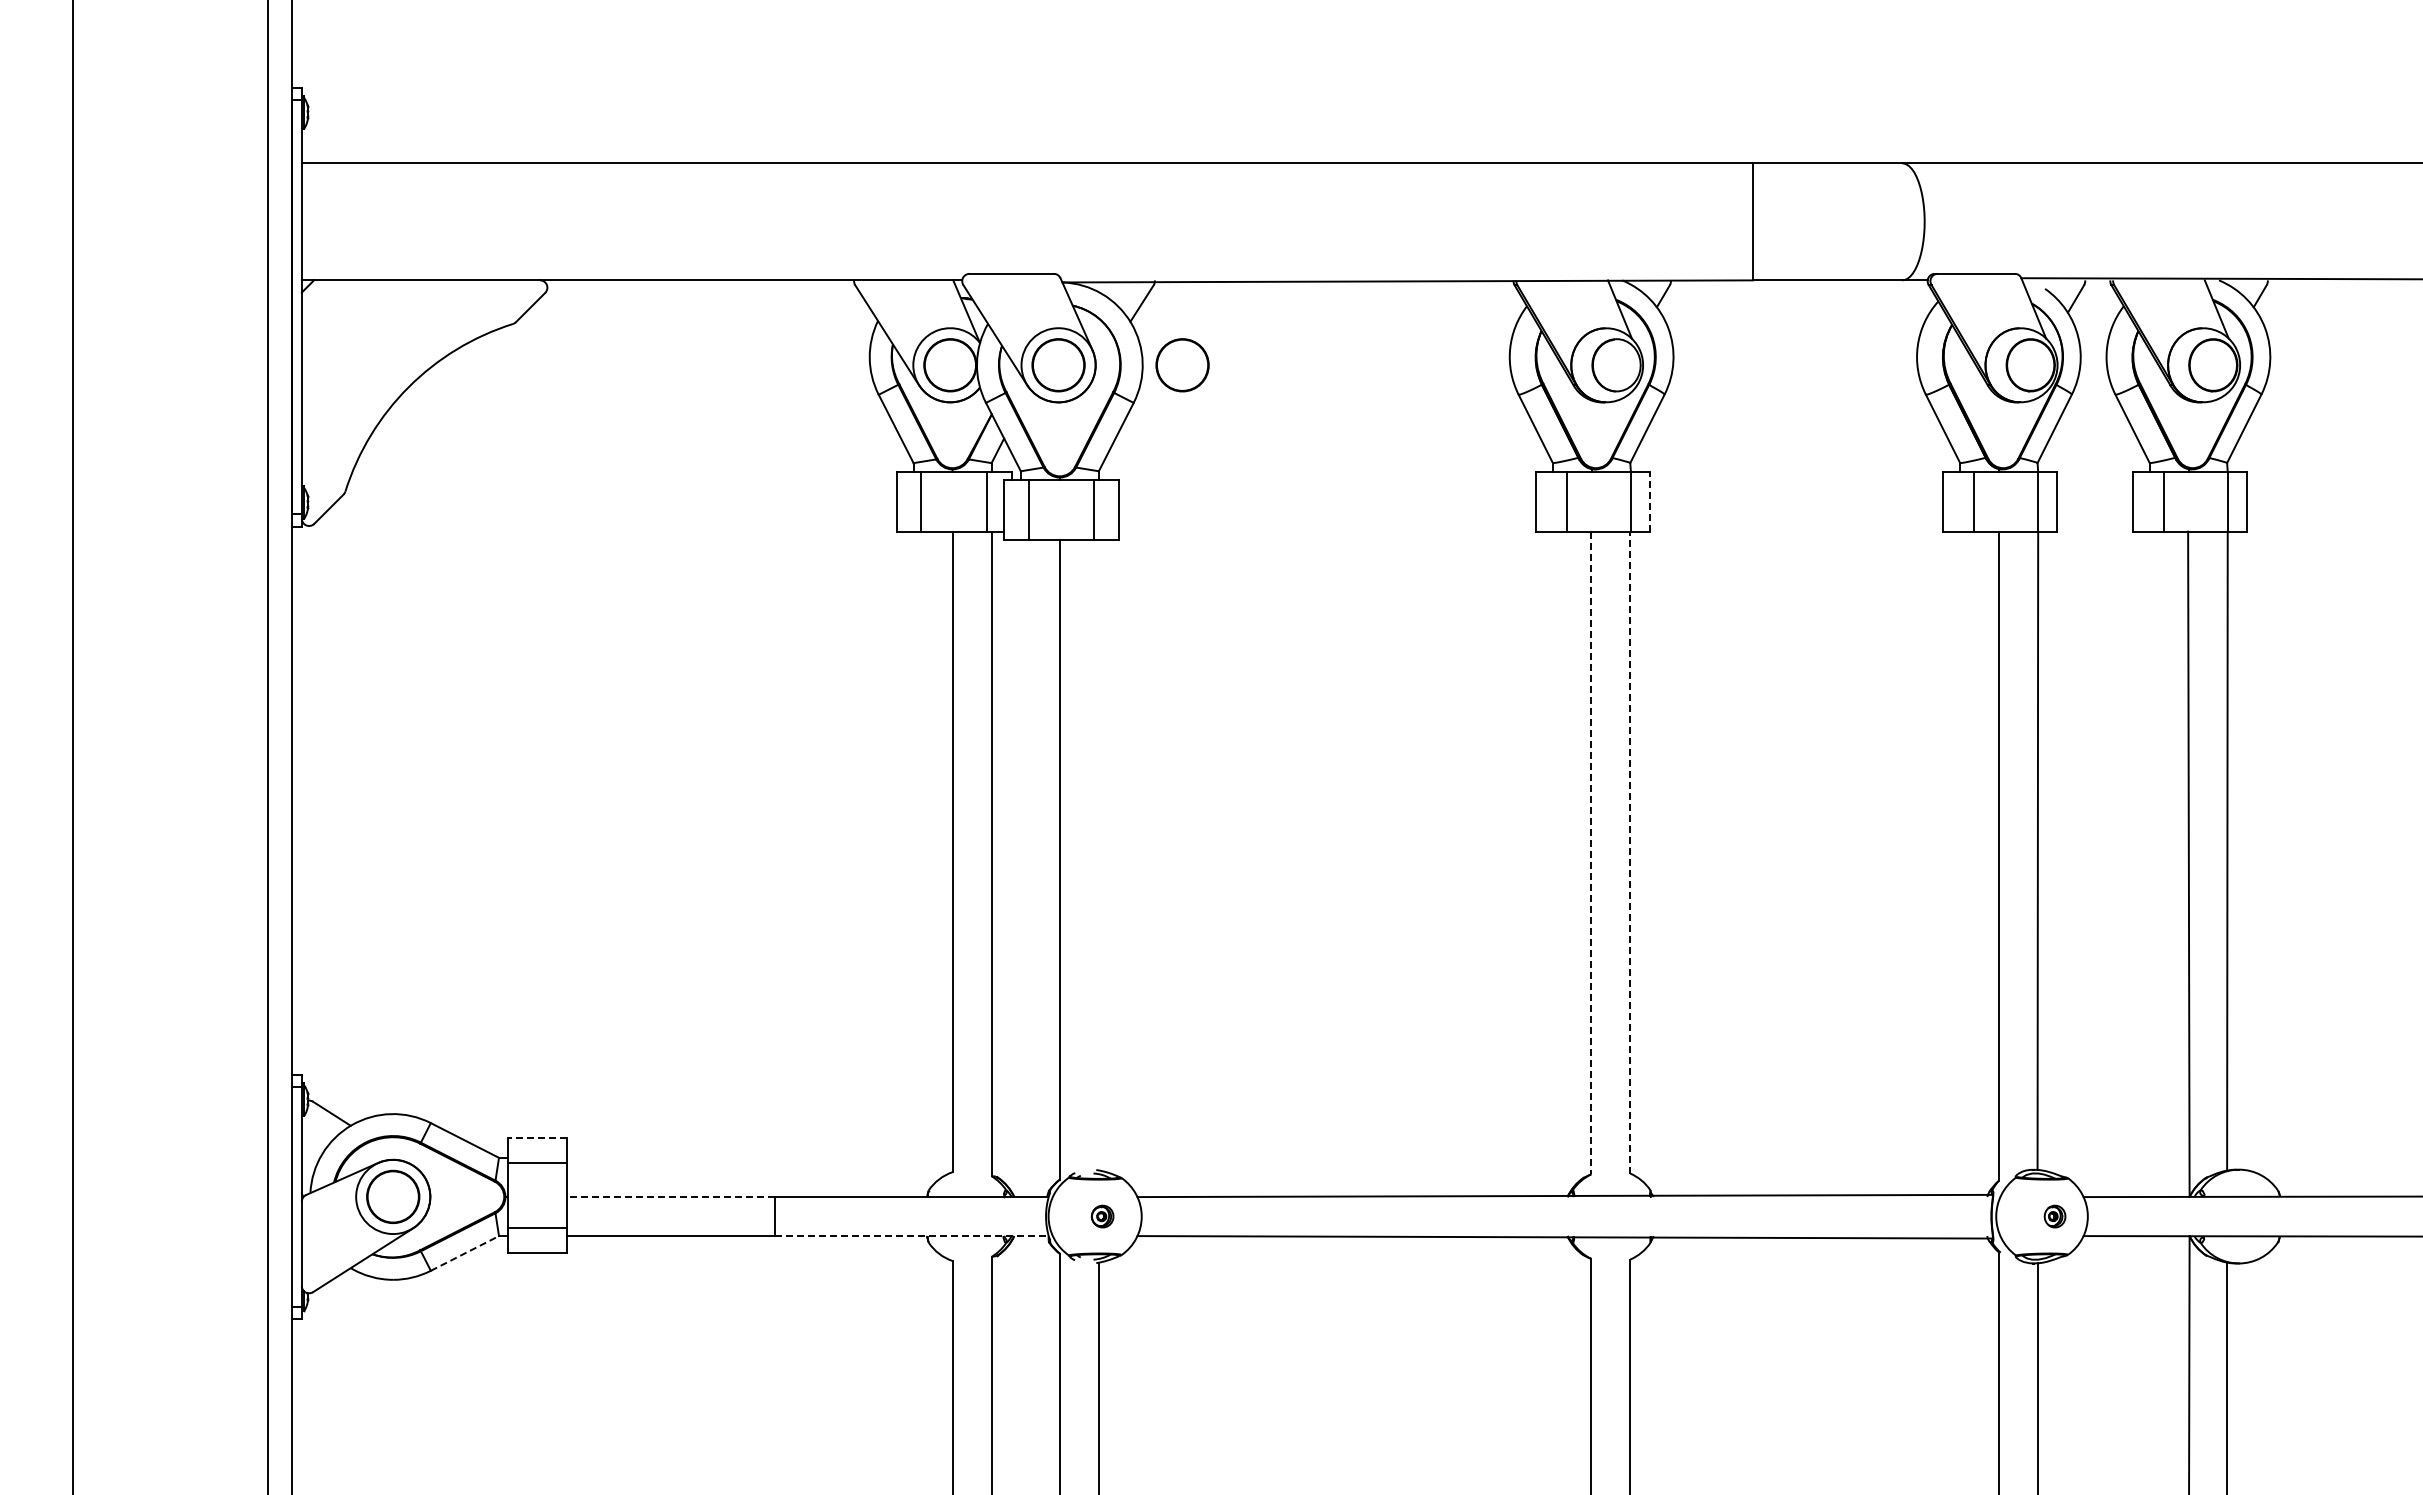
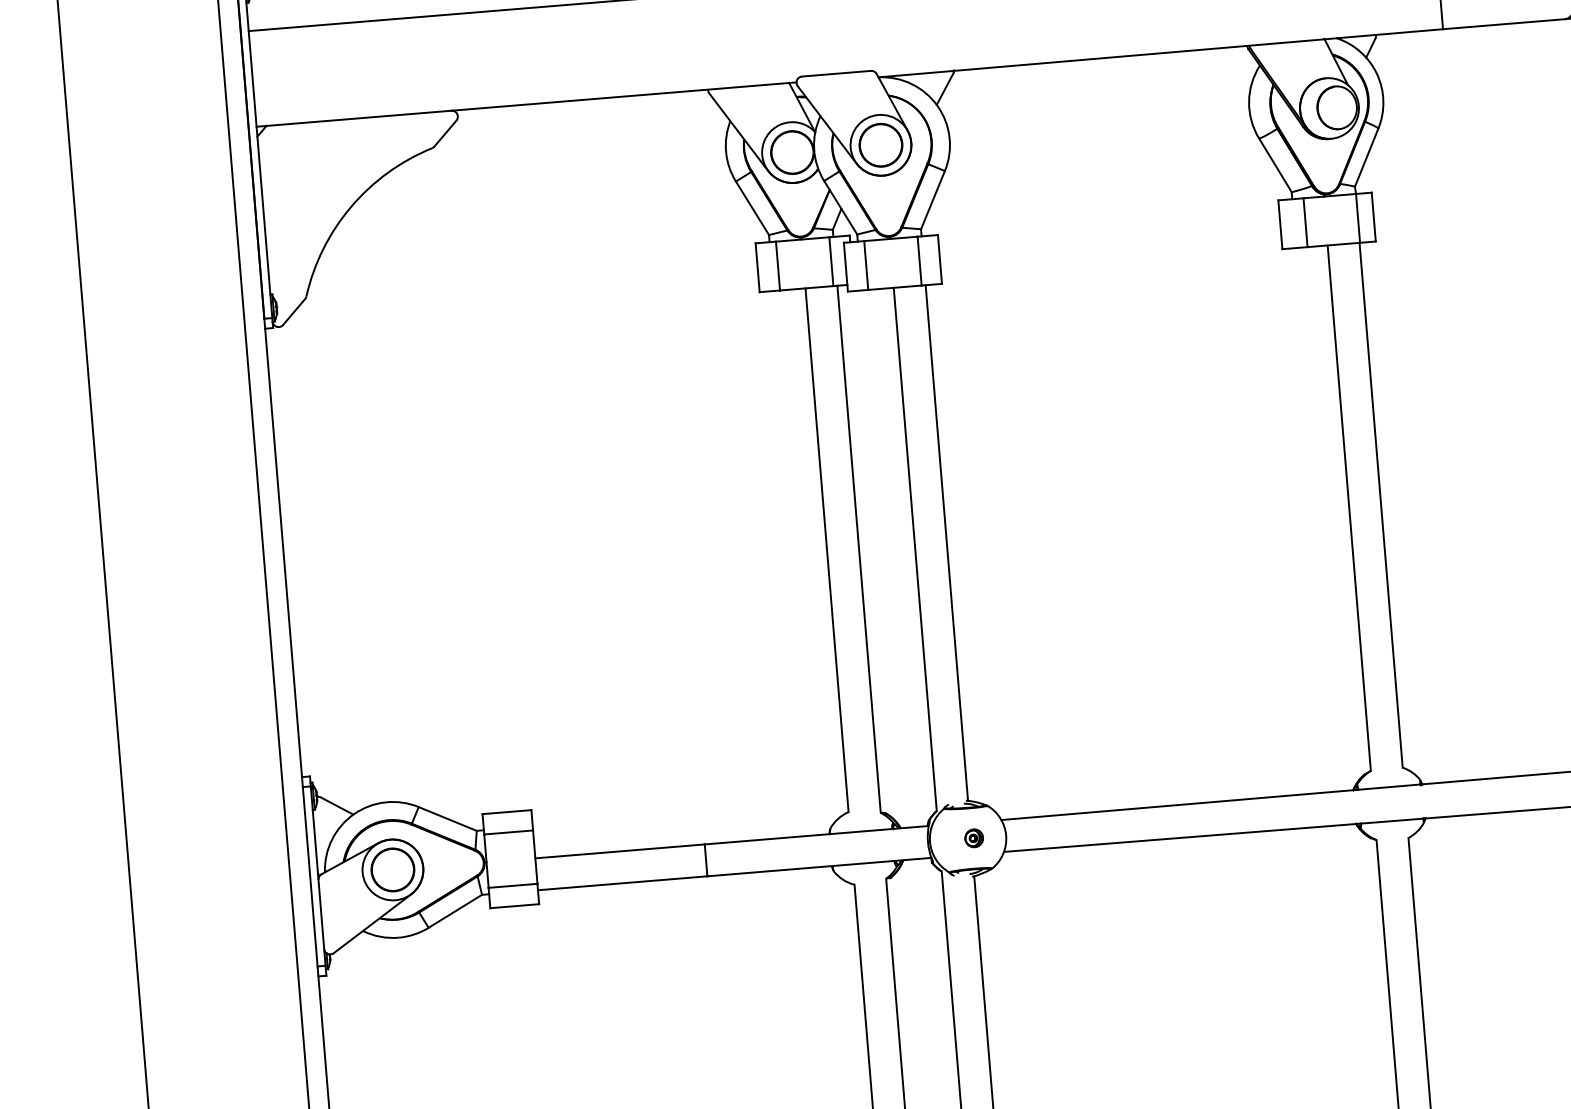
circle: (1182, 365) -> (982, 137), removed
line: (1650, 501) -> (1374, 216), dashed -> solid
line: (1630, 852) -> (1381, 505), dashed -> solid
line: (1591, 853) -> (1349, 508), dashed -> solid
line: (1098, 854) -> (946, 542), added
line: (537, 1138) -> (506, 812), dashed -> solid
line: (671, 1197) -> (620, 851), dashed -> solid
line: (912, 1236) -> (820, 867), dashed -> solid
line: (465, 1253) -> (455, 911), dashed -> solid

